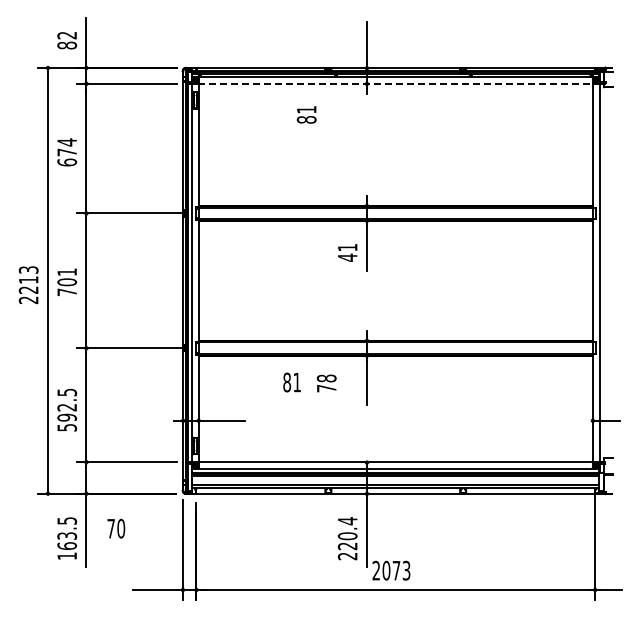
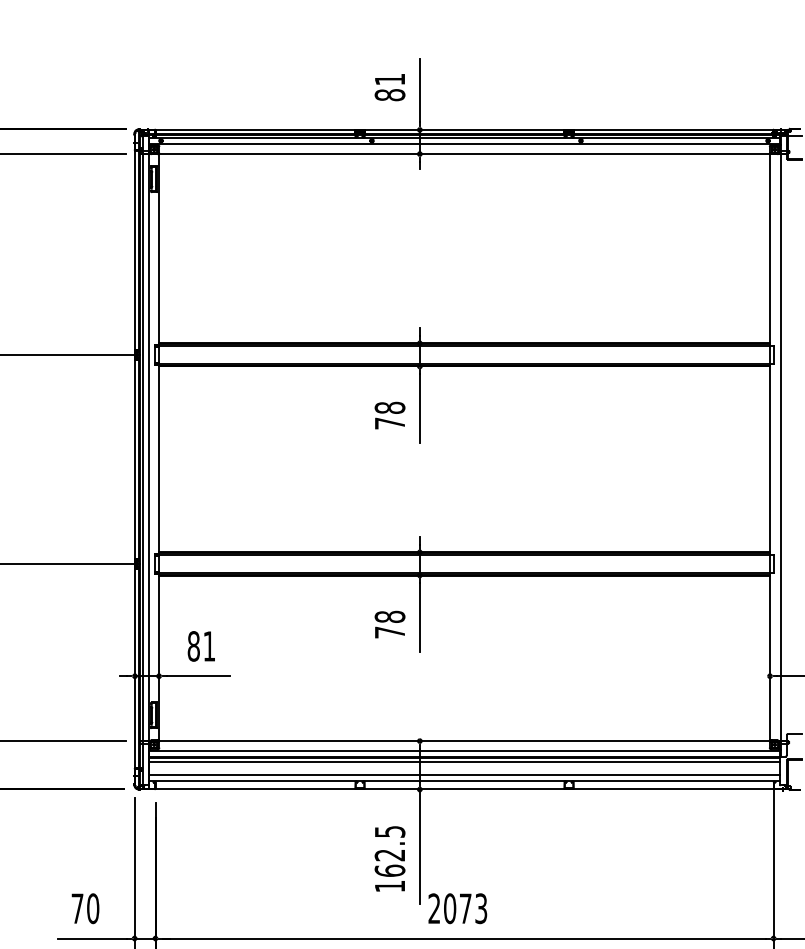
line: (395, 83) -> (464, 153), dashed -> solid
text: (306, 114) -> (389, 86), moved
text: (347, 252) -> (389, 415), 41 -> 78
text: (291, 382) -> (200, 646), moved
text: (326, 383) -> (389, 624), moved
text: (116, 528) -> (85, 908), moved
text: (347, 538) -> (389, 858), 220.4 -> 162.5

